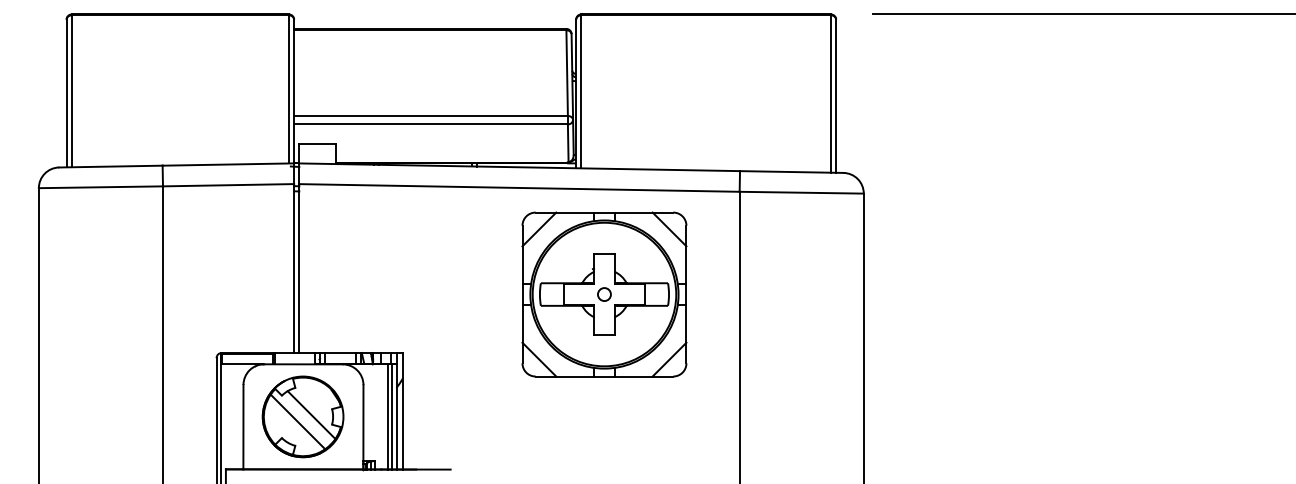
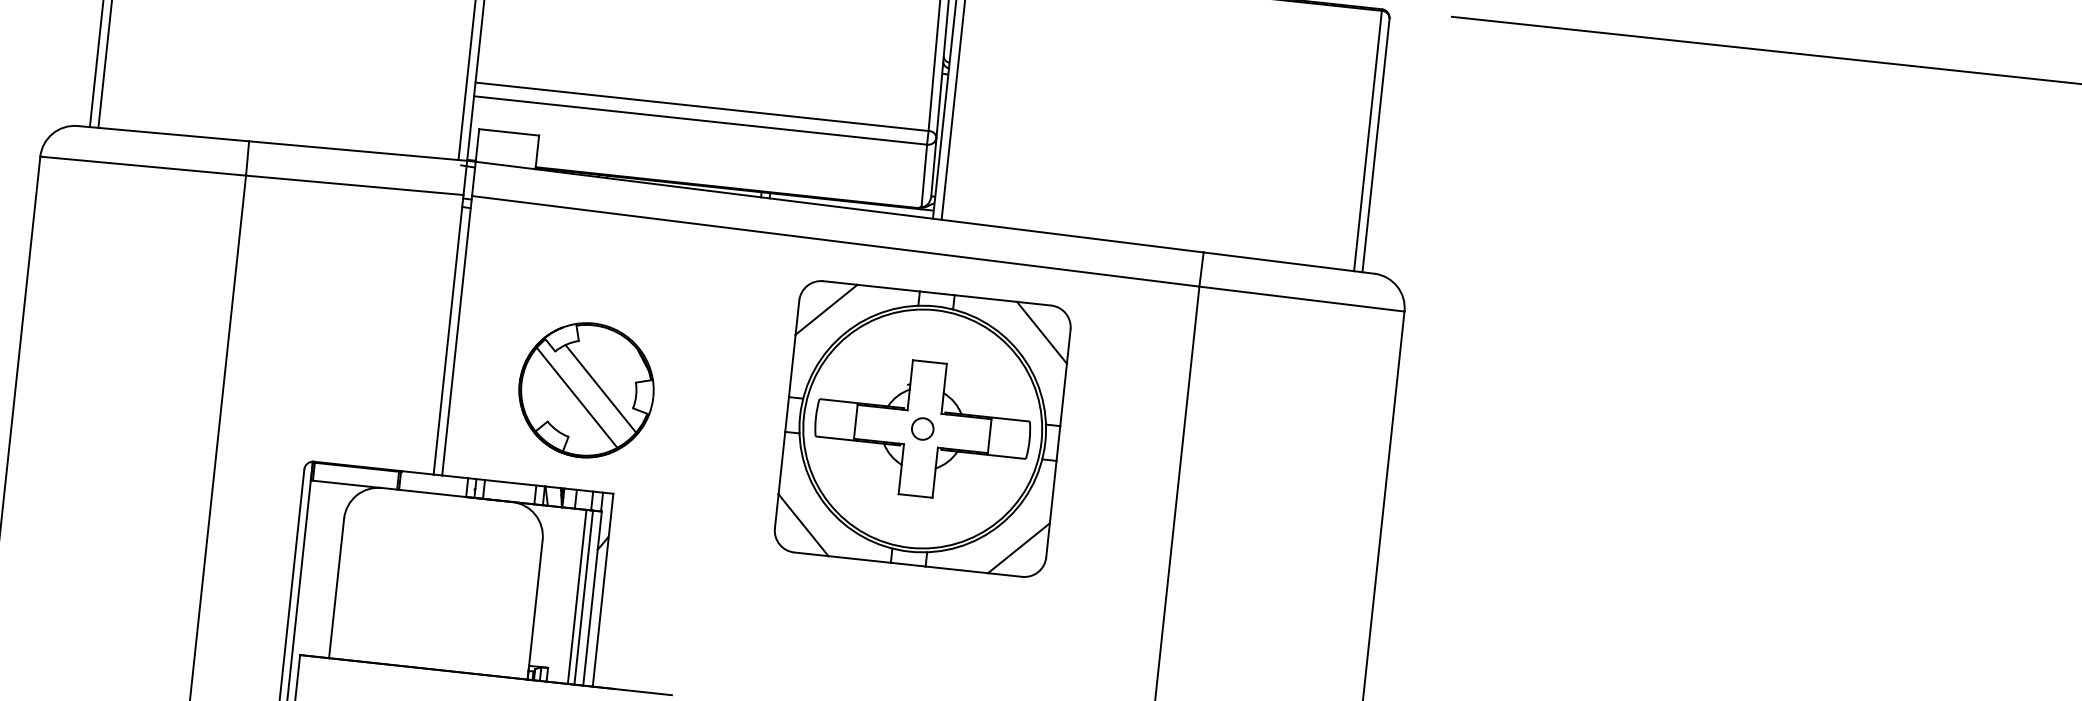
part: (604, 294) -> (922, 428), moved
part: (302, 416) -> (585, 389), moved

